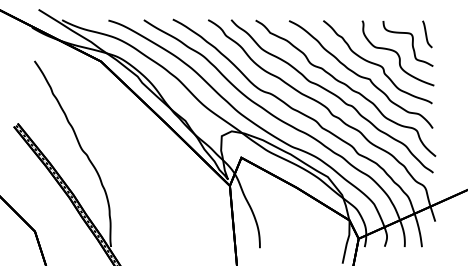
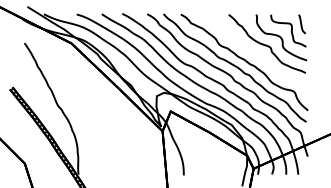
curve: (360, 75) -> (254, 53), removed

